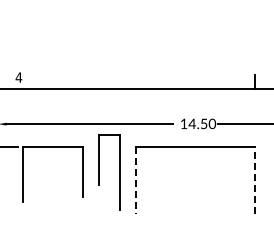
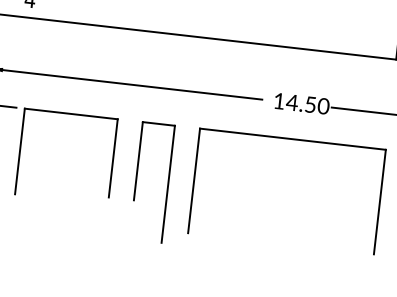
part: (99, 172) -> (136, 180), moved
line: (135, 180) -> (193, 180), dashed -> solid
line: (254, 180) -> (379, 201), dashed -> solid

